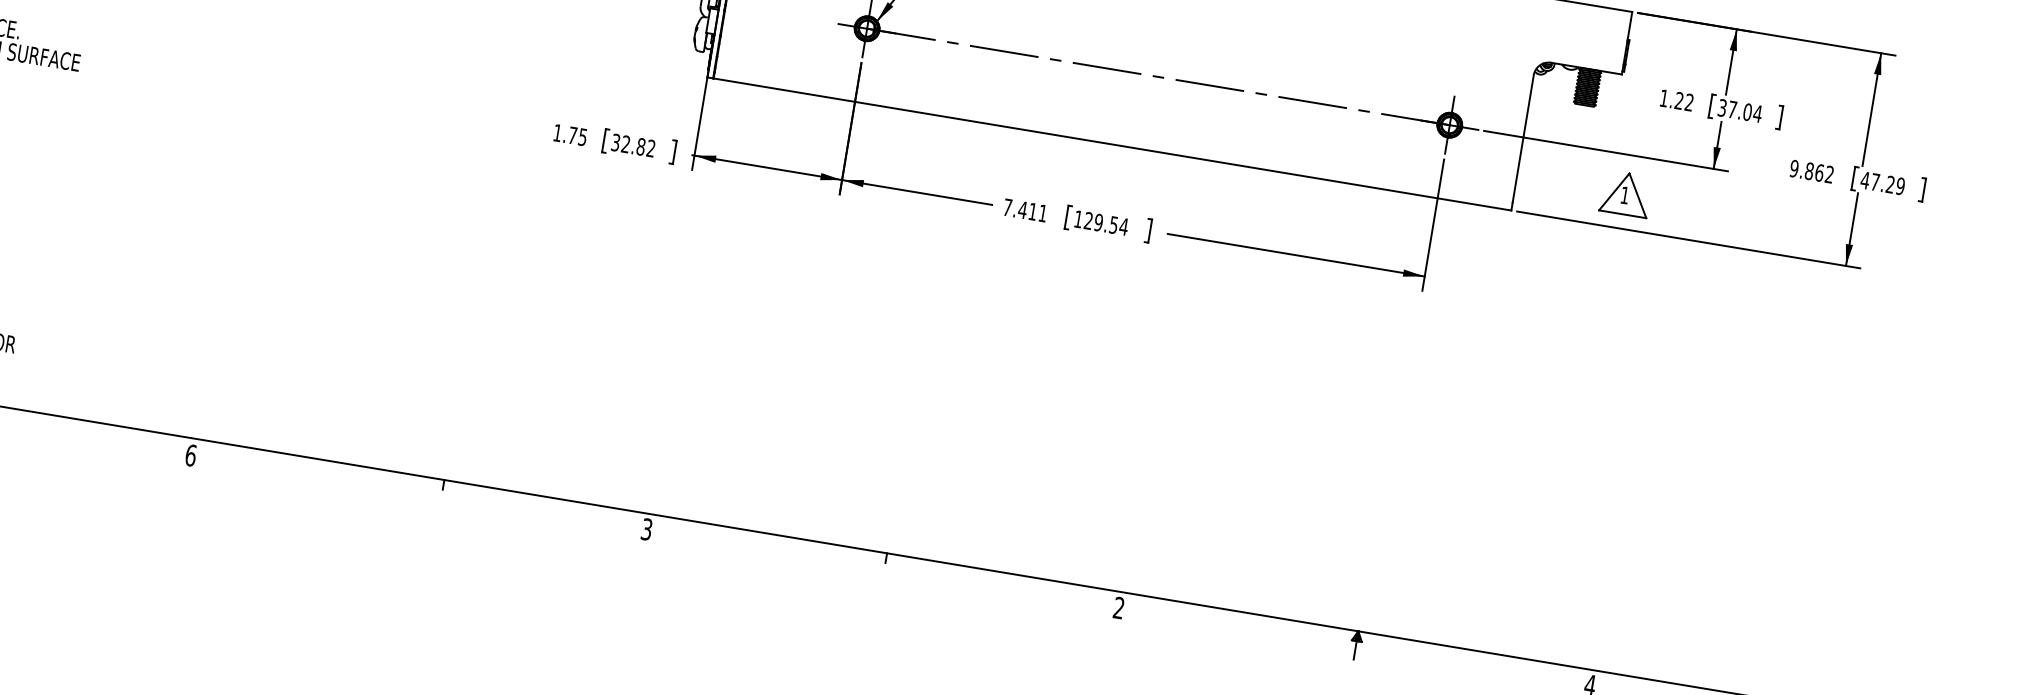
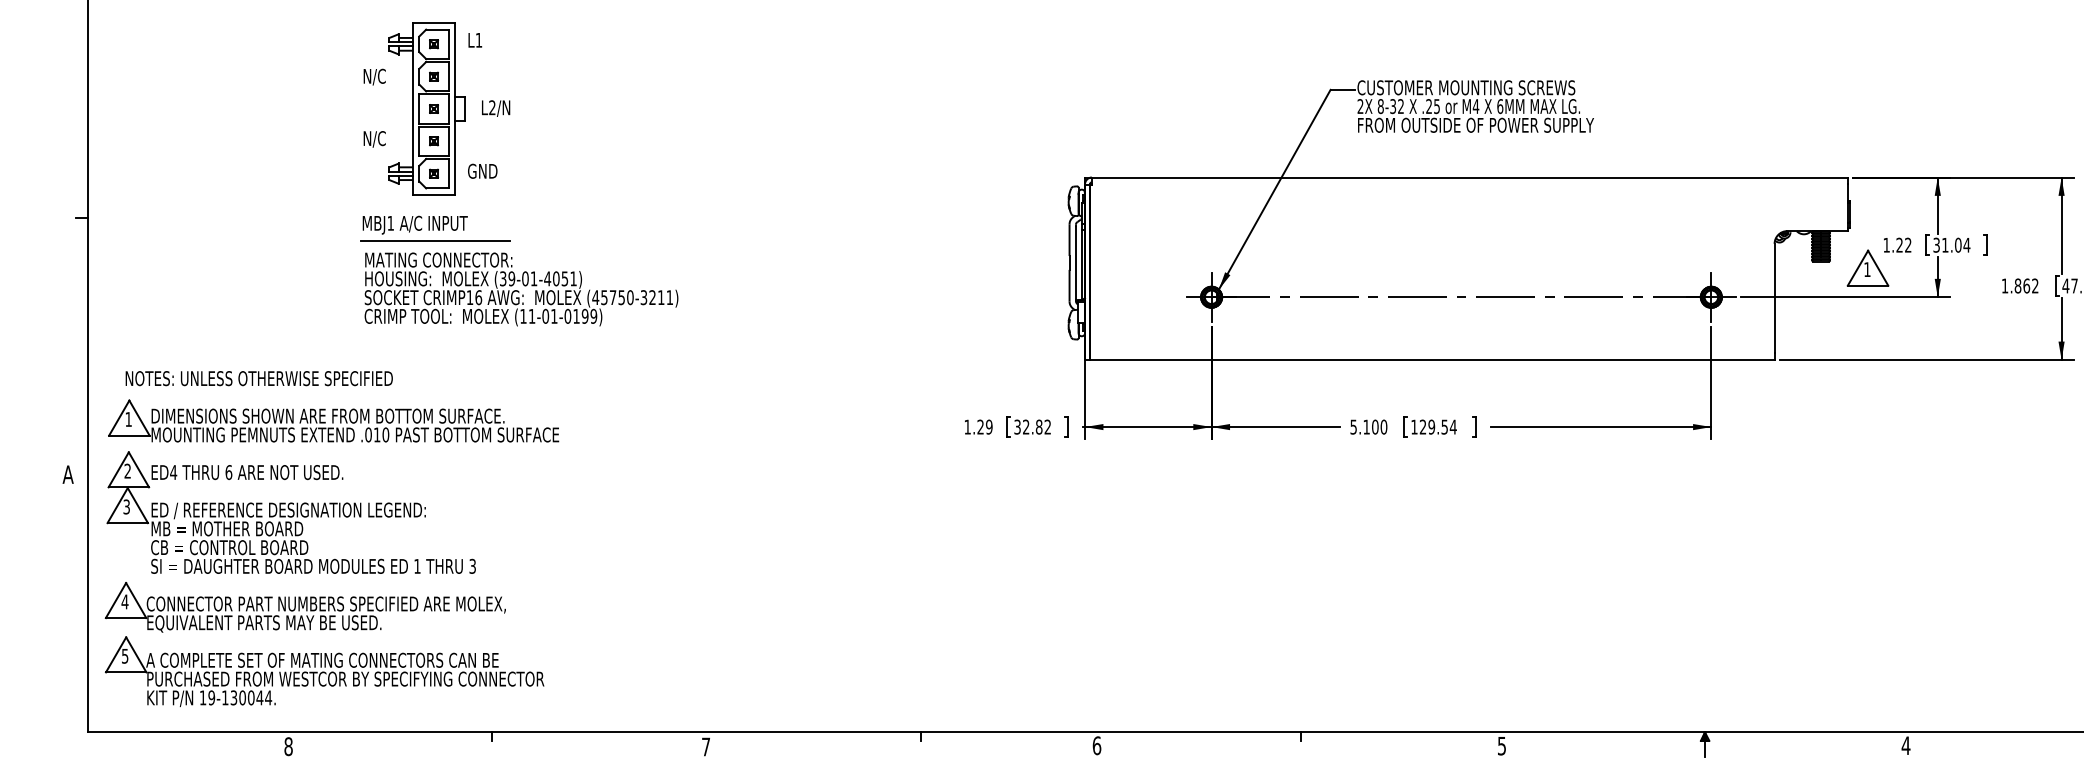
text: (1732, 110) -> (1945, 245), 37.04 -> 31.04
text: (577, 135) -> (984, 426), 1.75 -> 1.29
text: (1793, 168) -> (2004, 285), 9.862 -> 1.862
part: (1625, 192) -> (1867, 267), moved
text: (1025, 209) -> (1368, 426), 7.411 -> 5.100
text: (191, 455) -> (706, 746), 6 -> 7
text: (646, 529) -> (1096, 745), 3 -> 6
text: (1118, 607) -> (1501, 745), 2 -> 5

